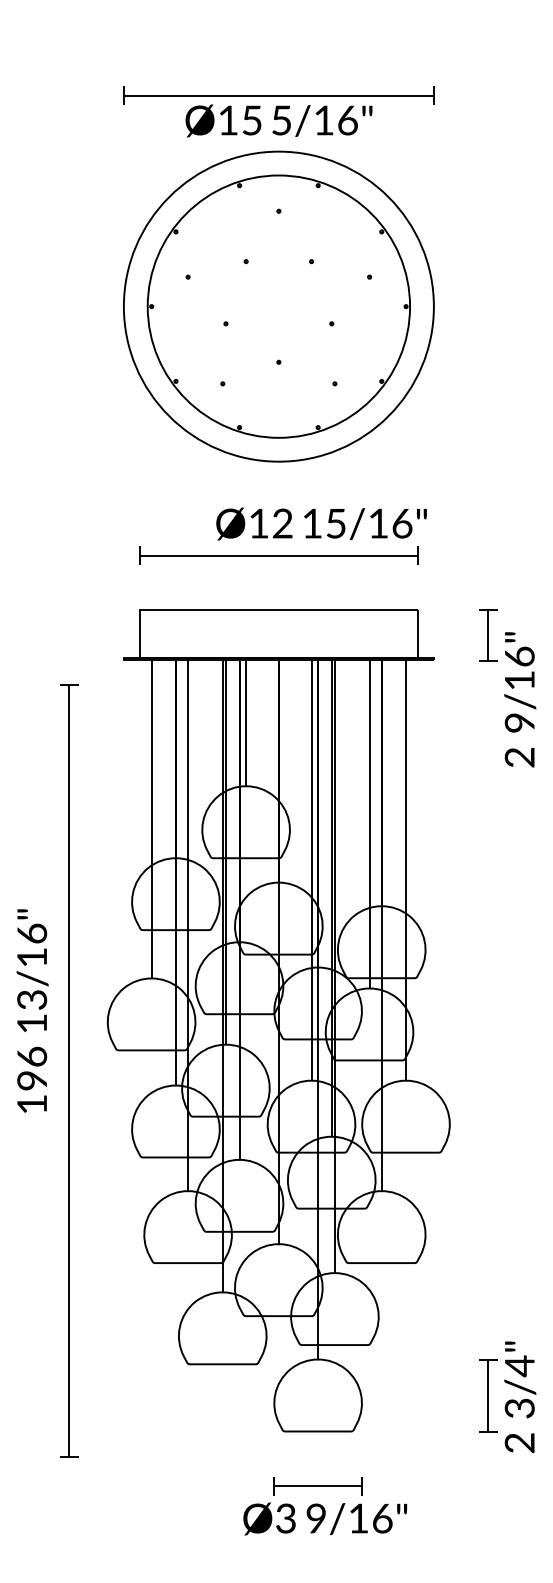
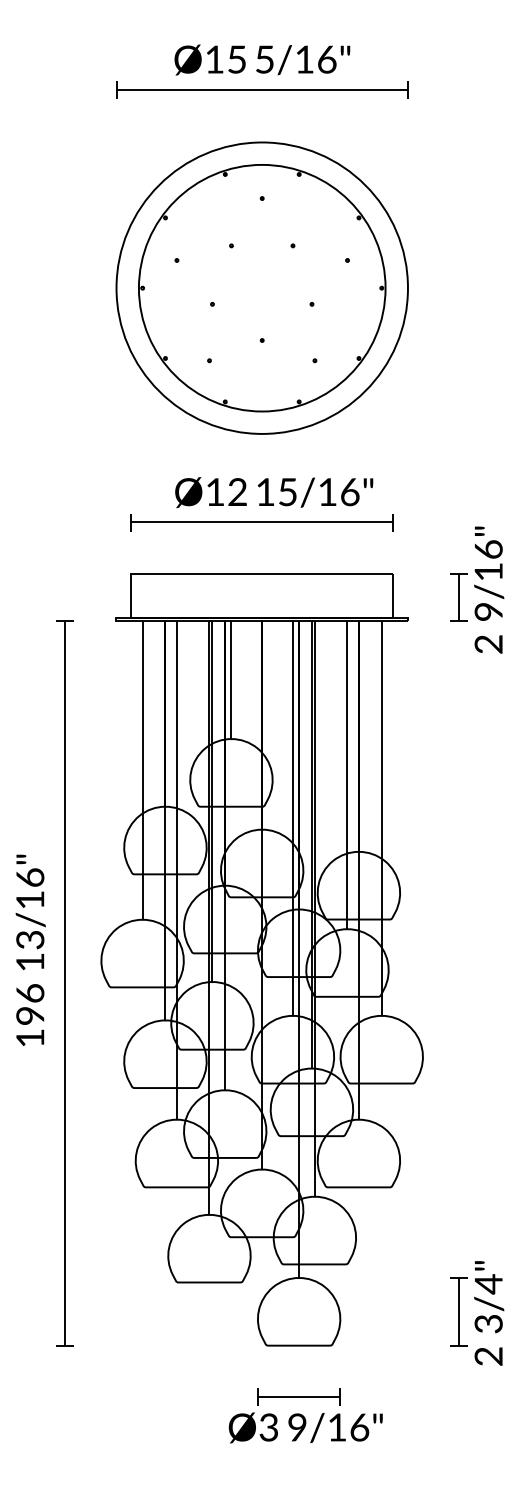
text: (278, 120) -> (261, 59), moved
text: (321, 523) -> (274, 492), moved
text: (520, 699) -> (489, 589), moved
part: (69, 1070) -> (65, 982), moved

